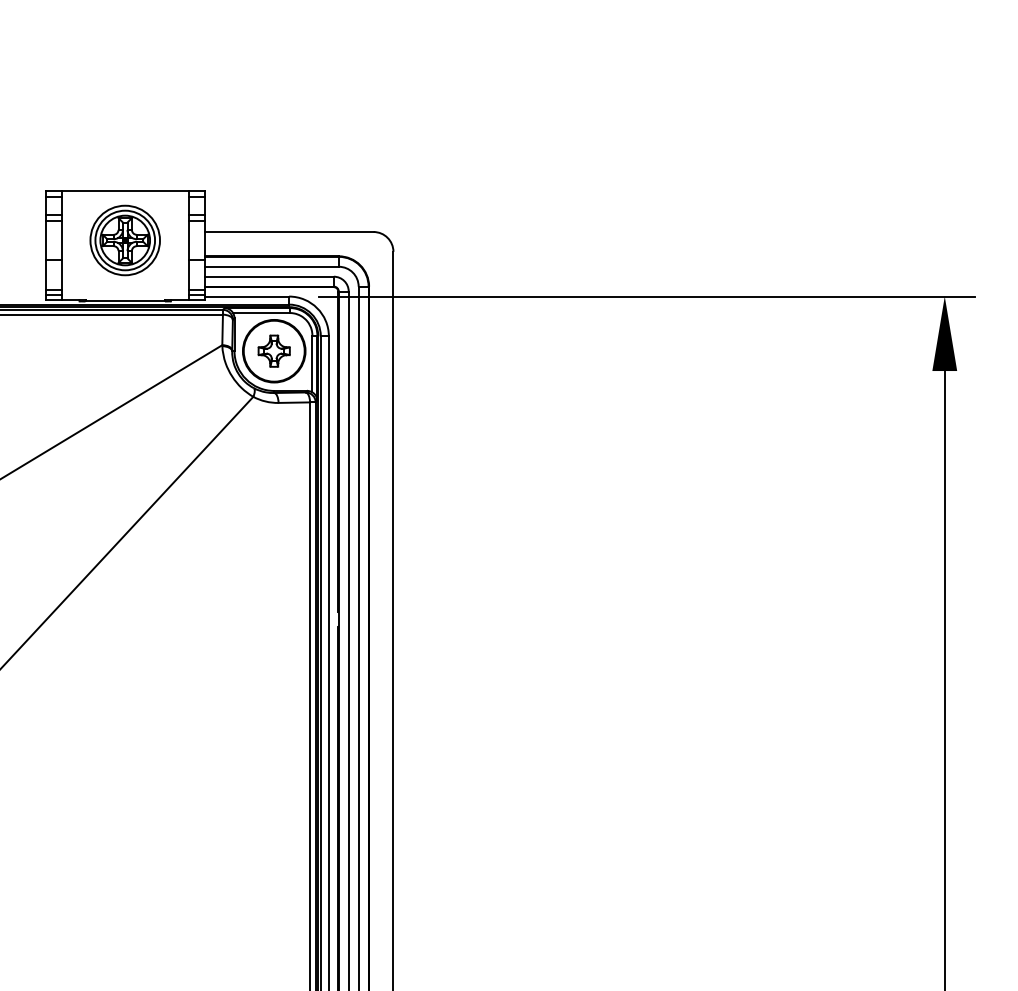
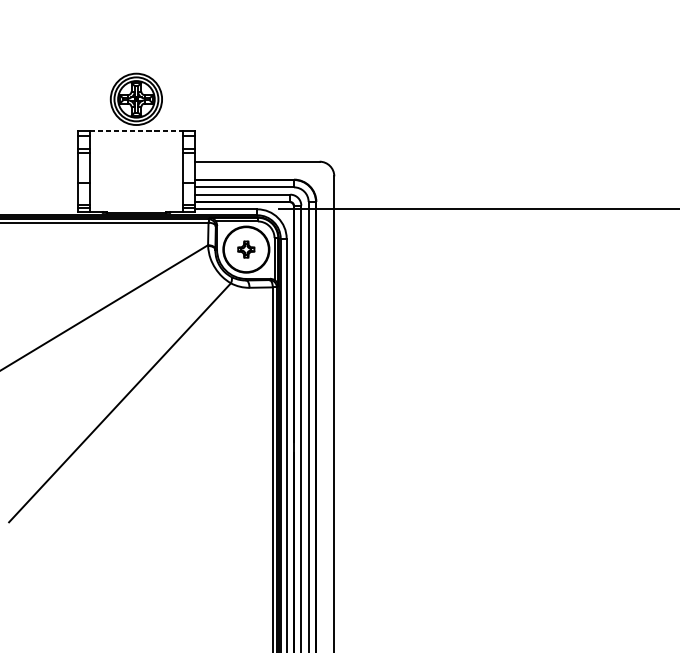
line: (125, 190) -> (136, 131), solid -> dashed
part: (124, 240) -> (135, 99), moved
part: (273, 350) -> (245, 249), size x0.7

